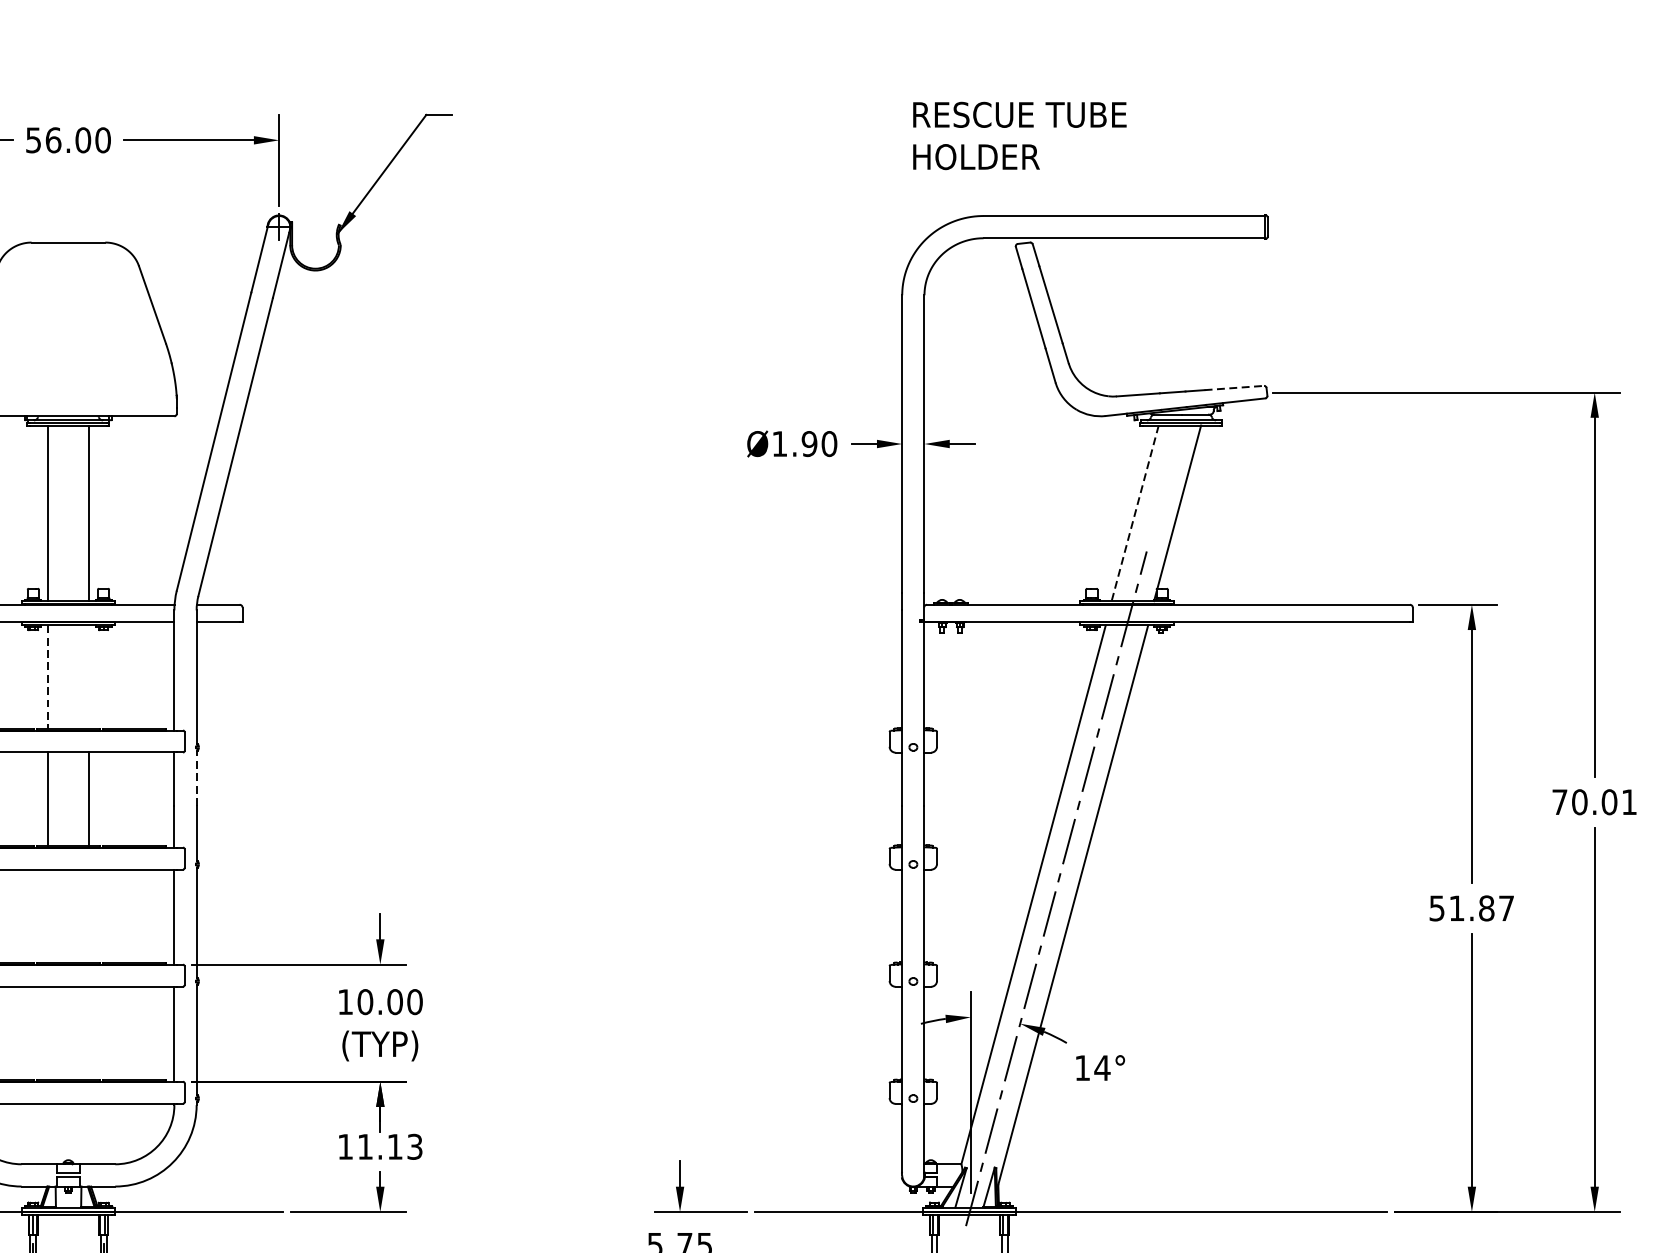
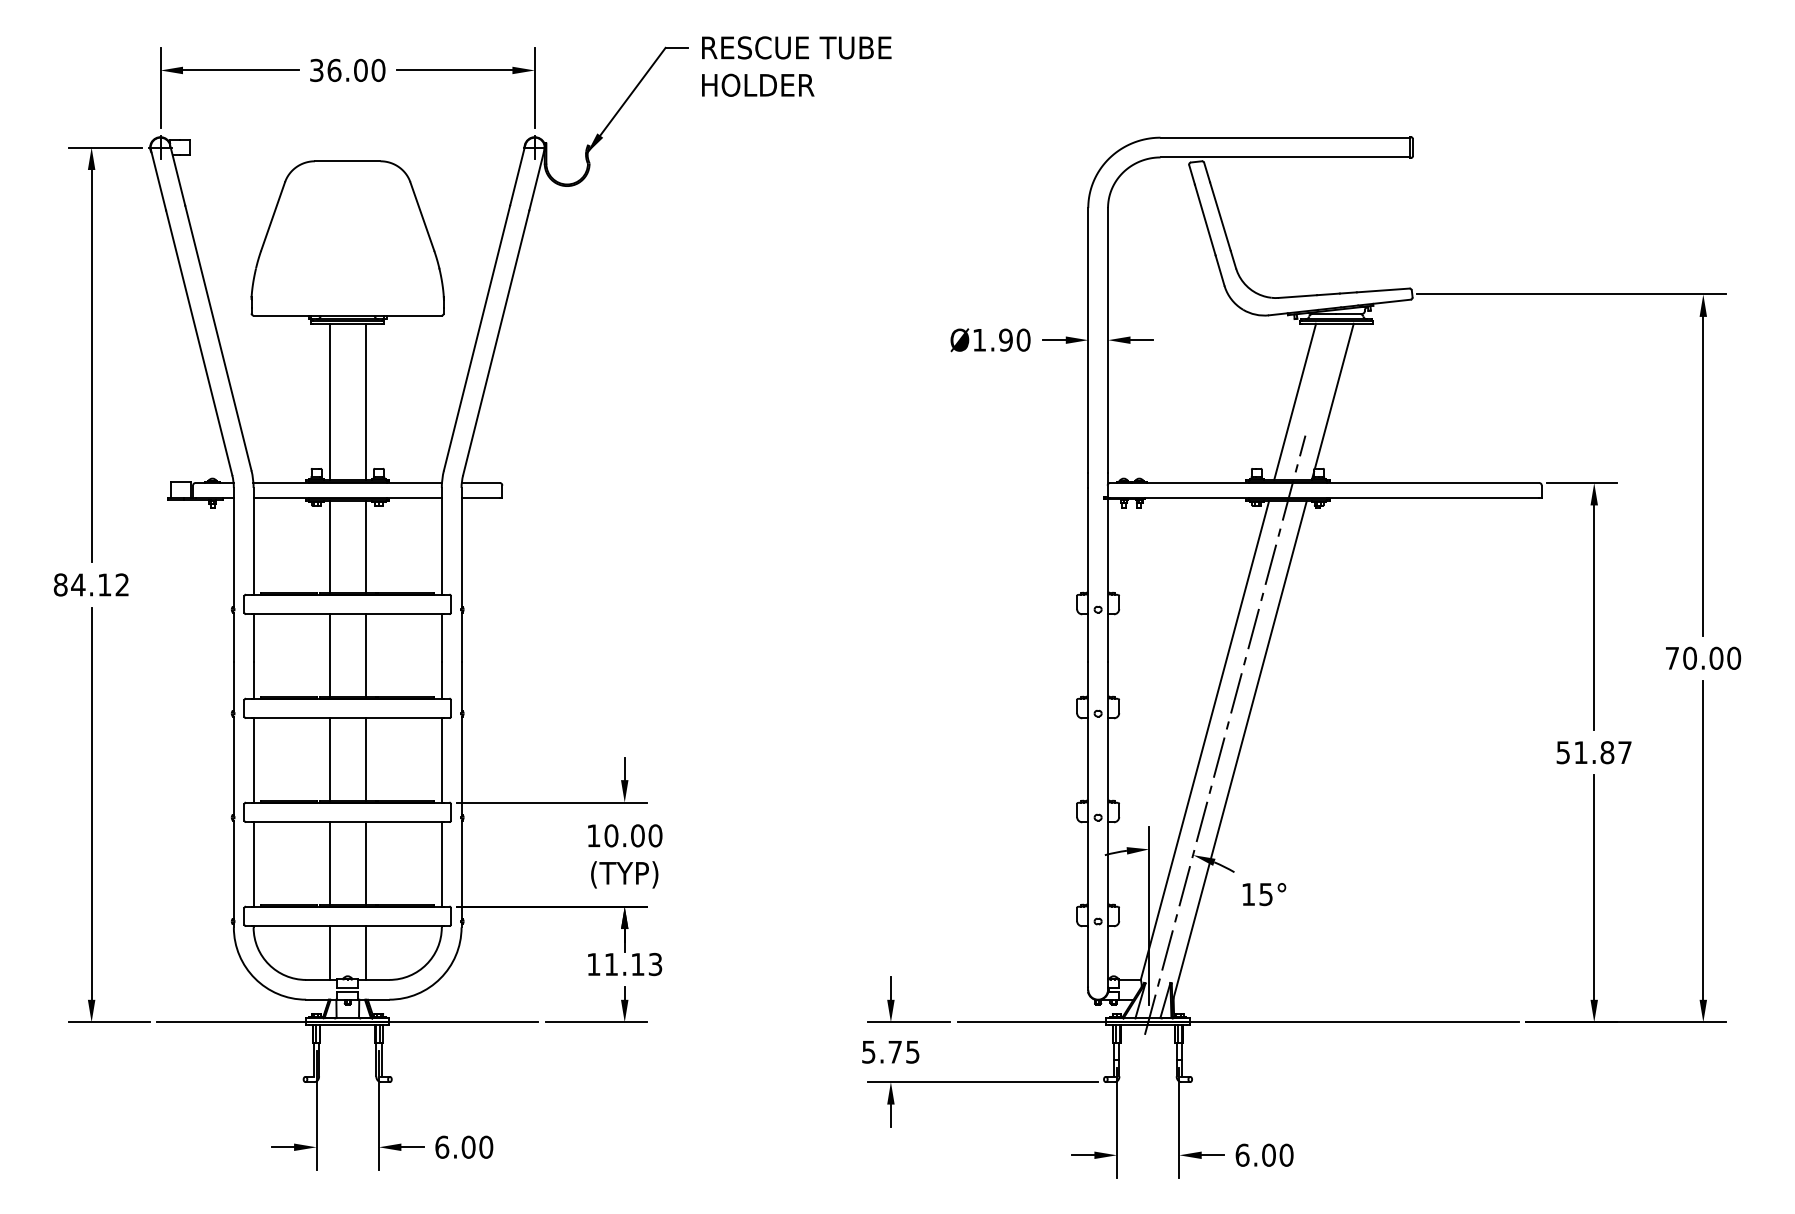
text: (1019, 135) -> (796, 66), moved
text: (33, 139) -> (316, 69), 56.00 -> 36.00
line: (1234, 388) -> (1383, 290), dashed -> solid
line: (1135, 513) -> (1295, 401), dashed -> solid
line: (88, 676) -> (365, 546), added
line: (47, 677) -> (329, 547), dashed -> solid
line: (196, 778) -> (461, 637), dashed -> solid
text: (1629, 801) -> (1734, 657), 70.01 -> 70.00
line: (47, 916) -> (329, 759), added
line: (88, 916) -> (365, 759), added
line: (47, 1033) -> (329, 863), added
line: (88, 1033) -> (365, 863), added
text: (1101, 1068) -> (1265, 894), 14° -> 15°
line: (47, 1133) -> (329, 952), added
line: (88, 1133) -> (365, 952), added

